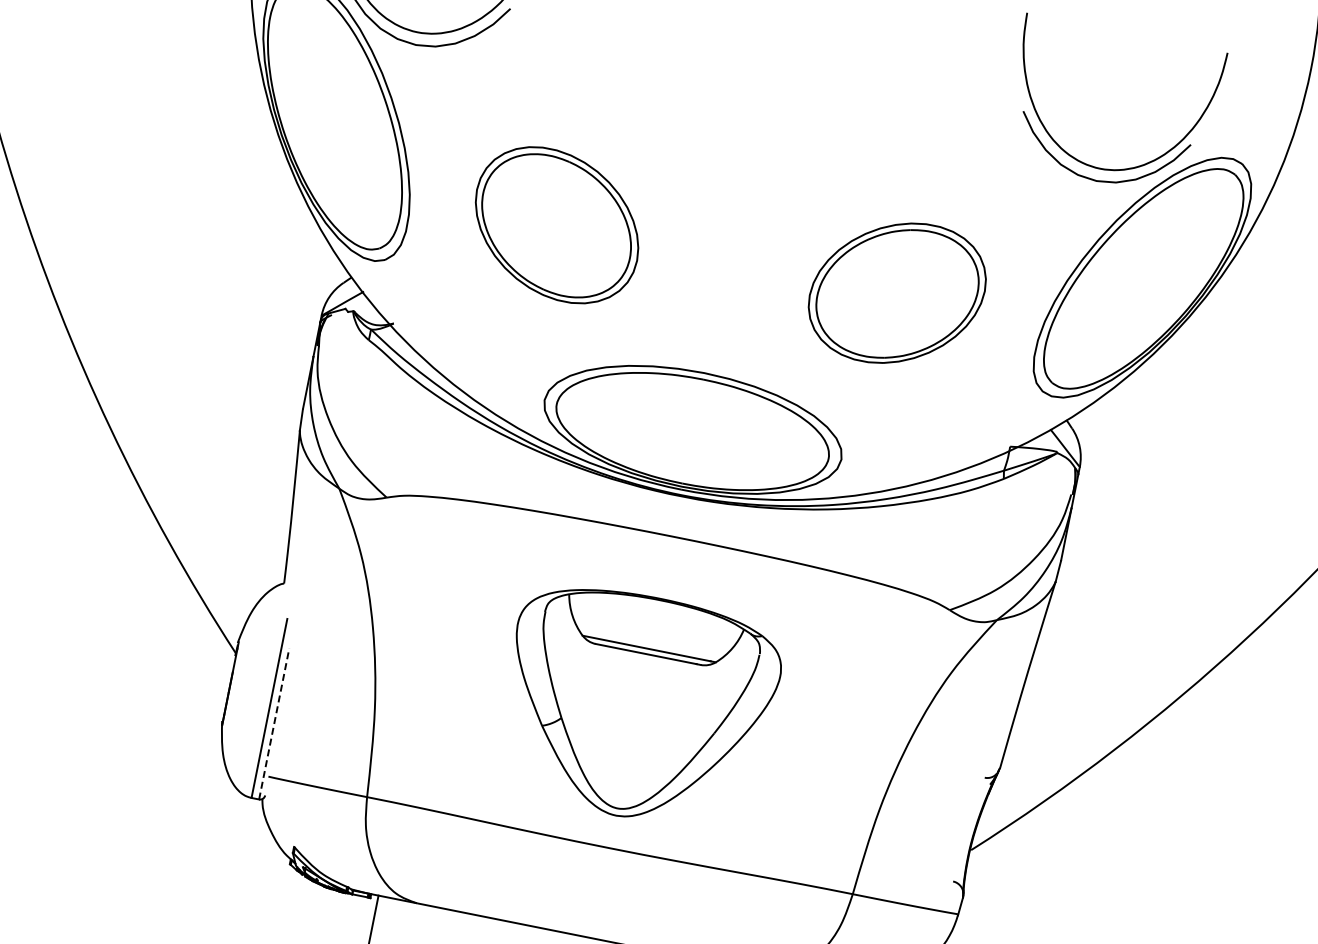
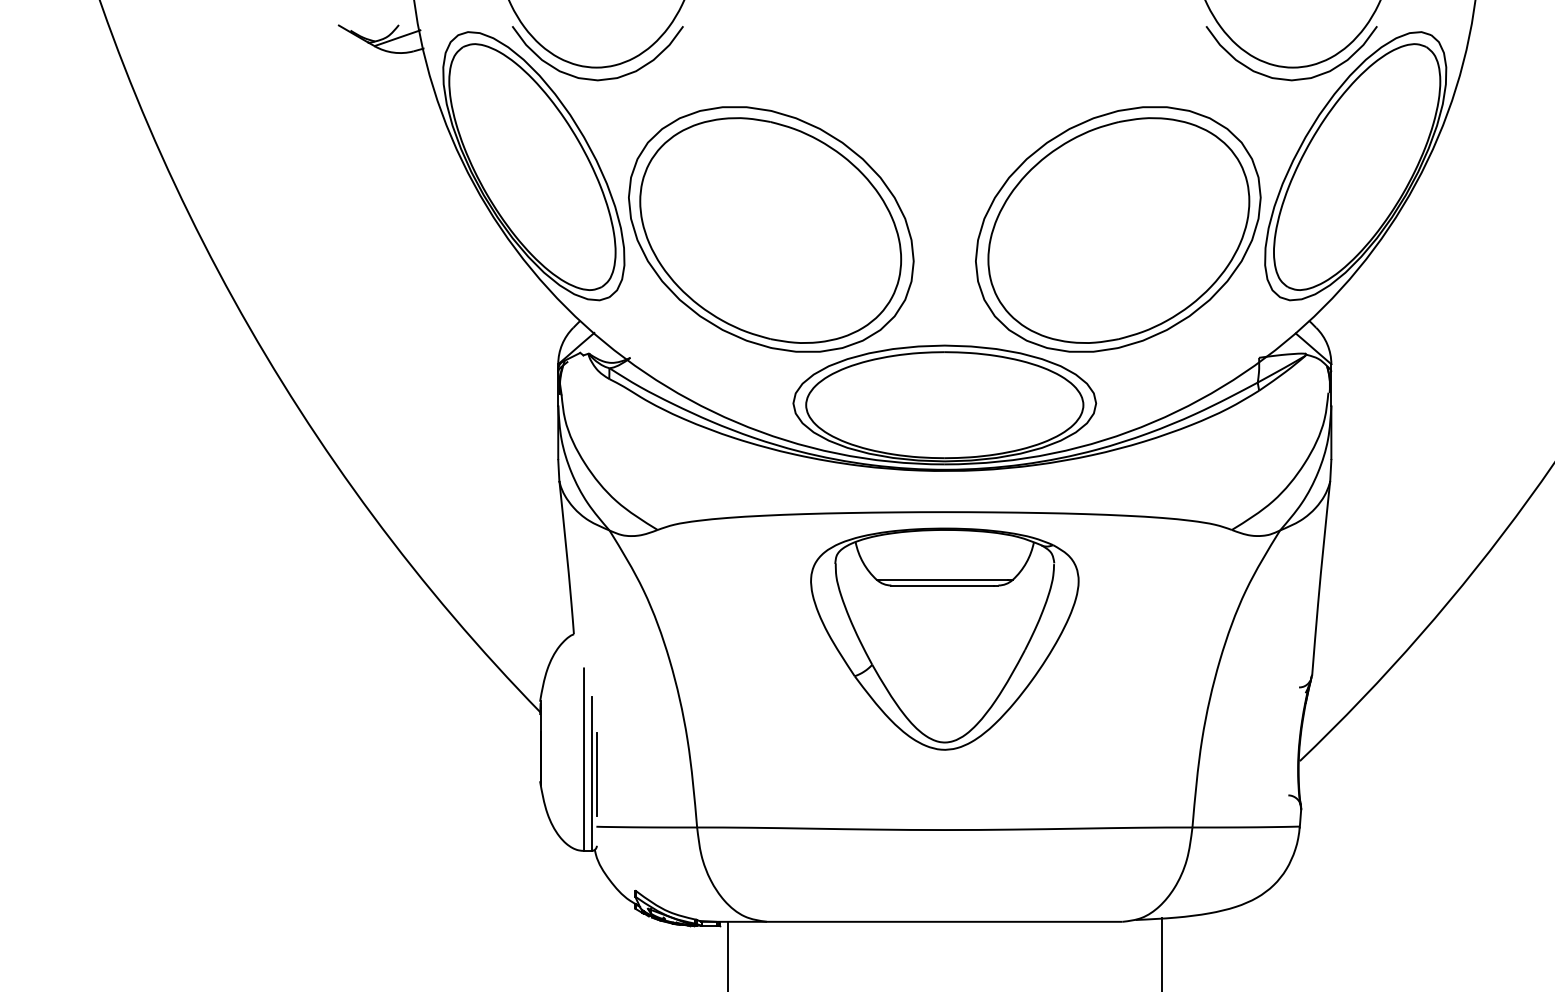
part: (557, 225) -> (771, 229), size x1.67
part: (897, 293) -> (1118, 229), size x1.67
part: (637, 706) -> (944, 638), moved
line: (274, 723) -> (591, 773), dashed -> solid
line: (278, 724) -> (596, 773), added

